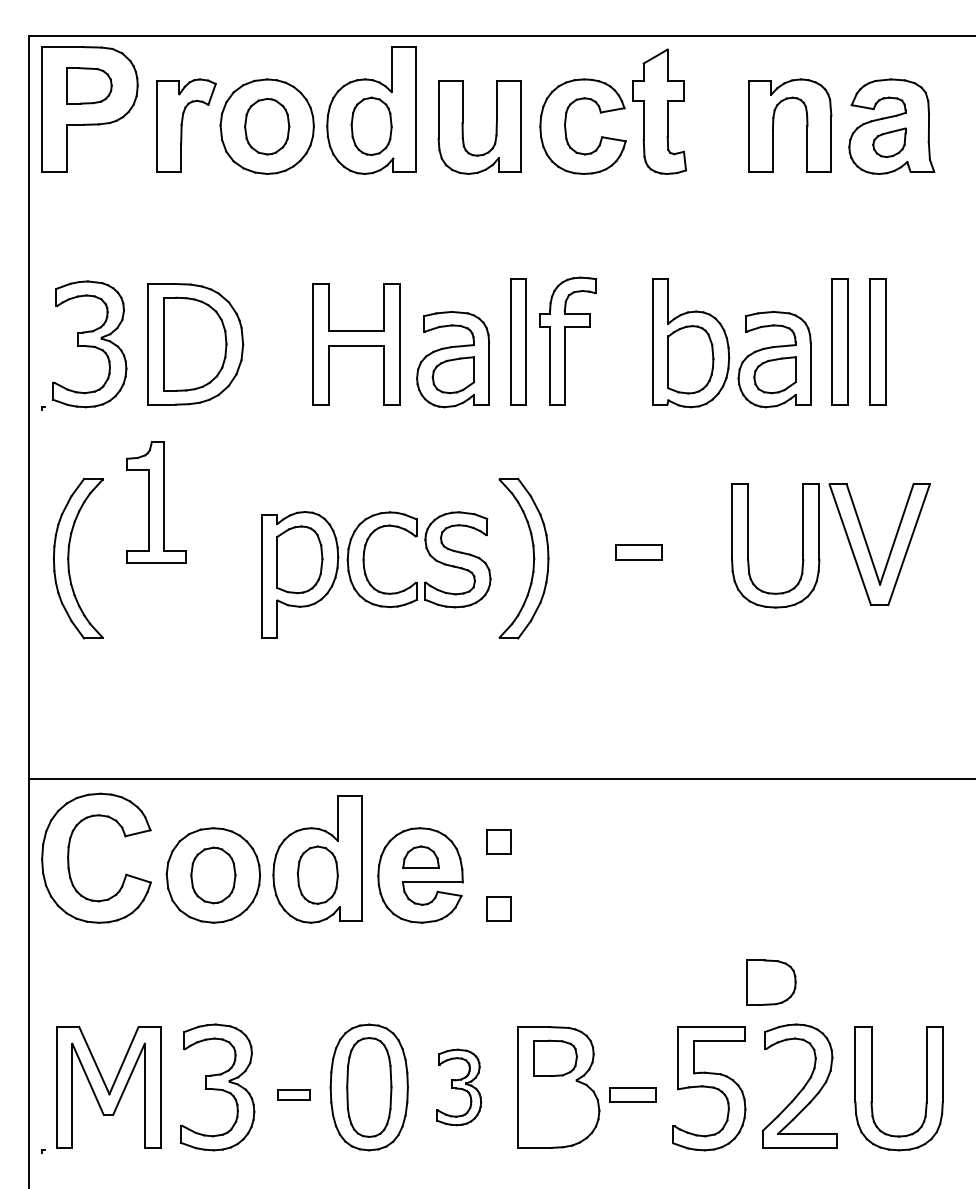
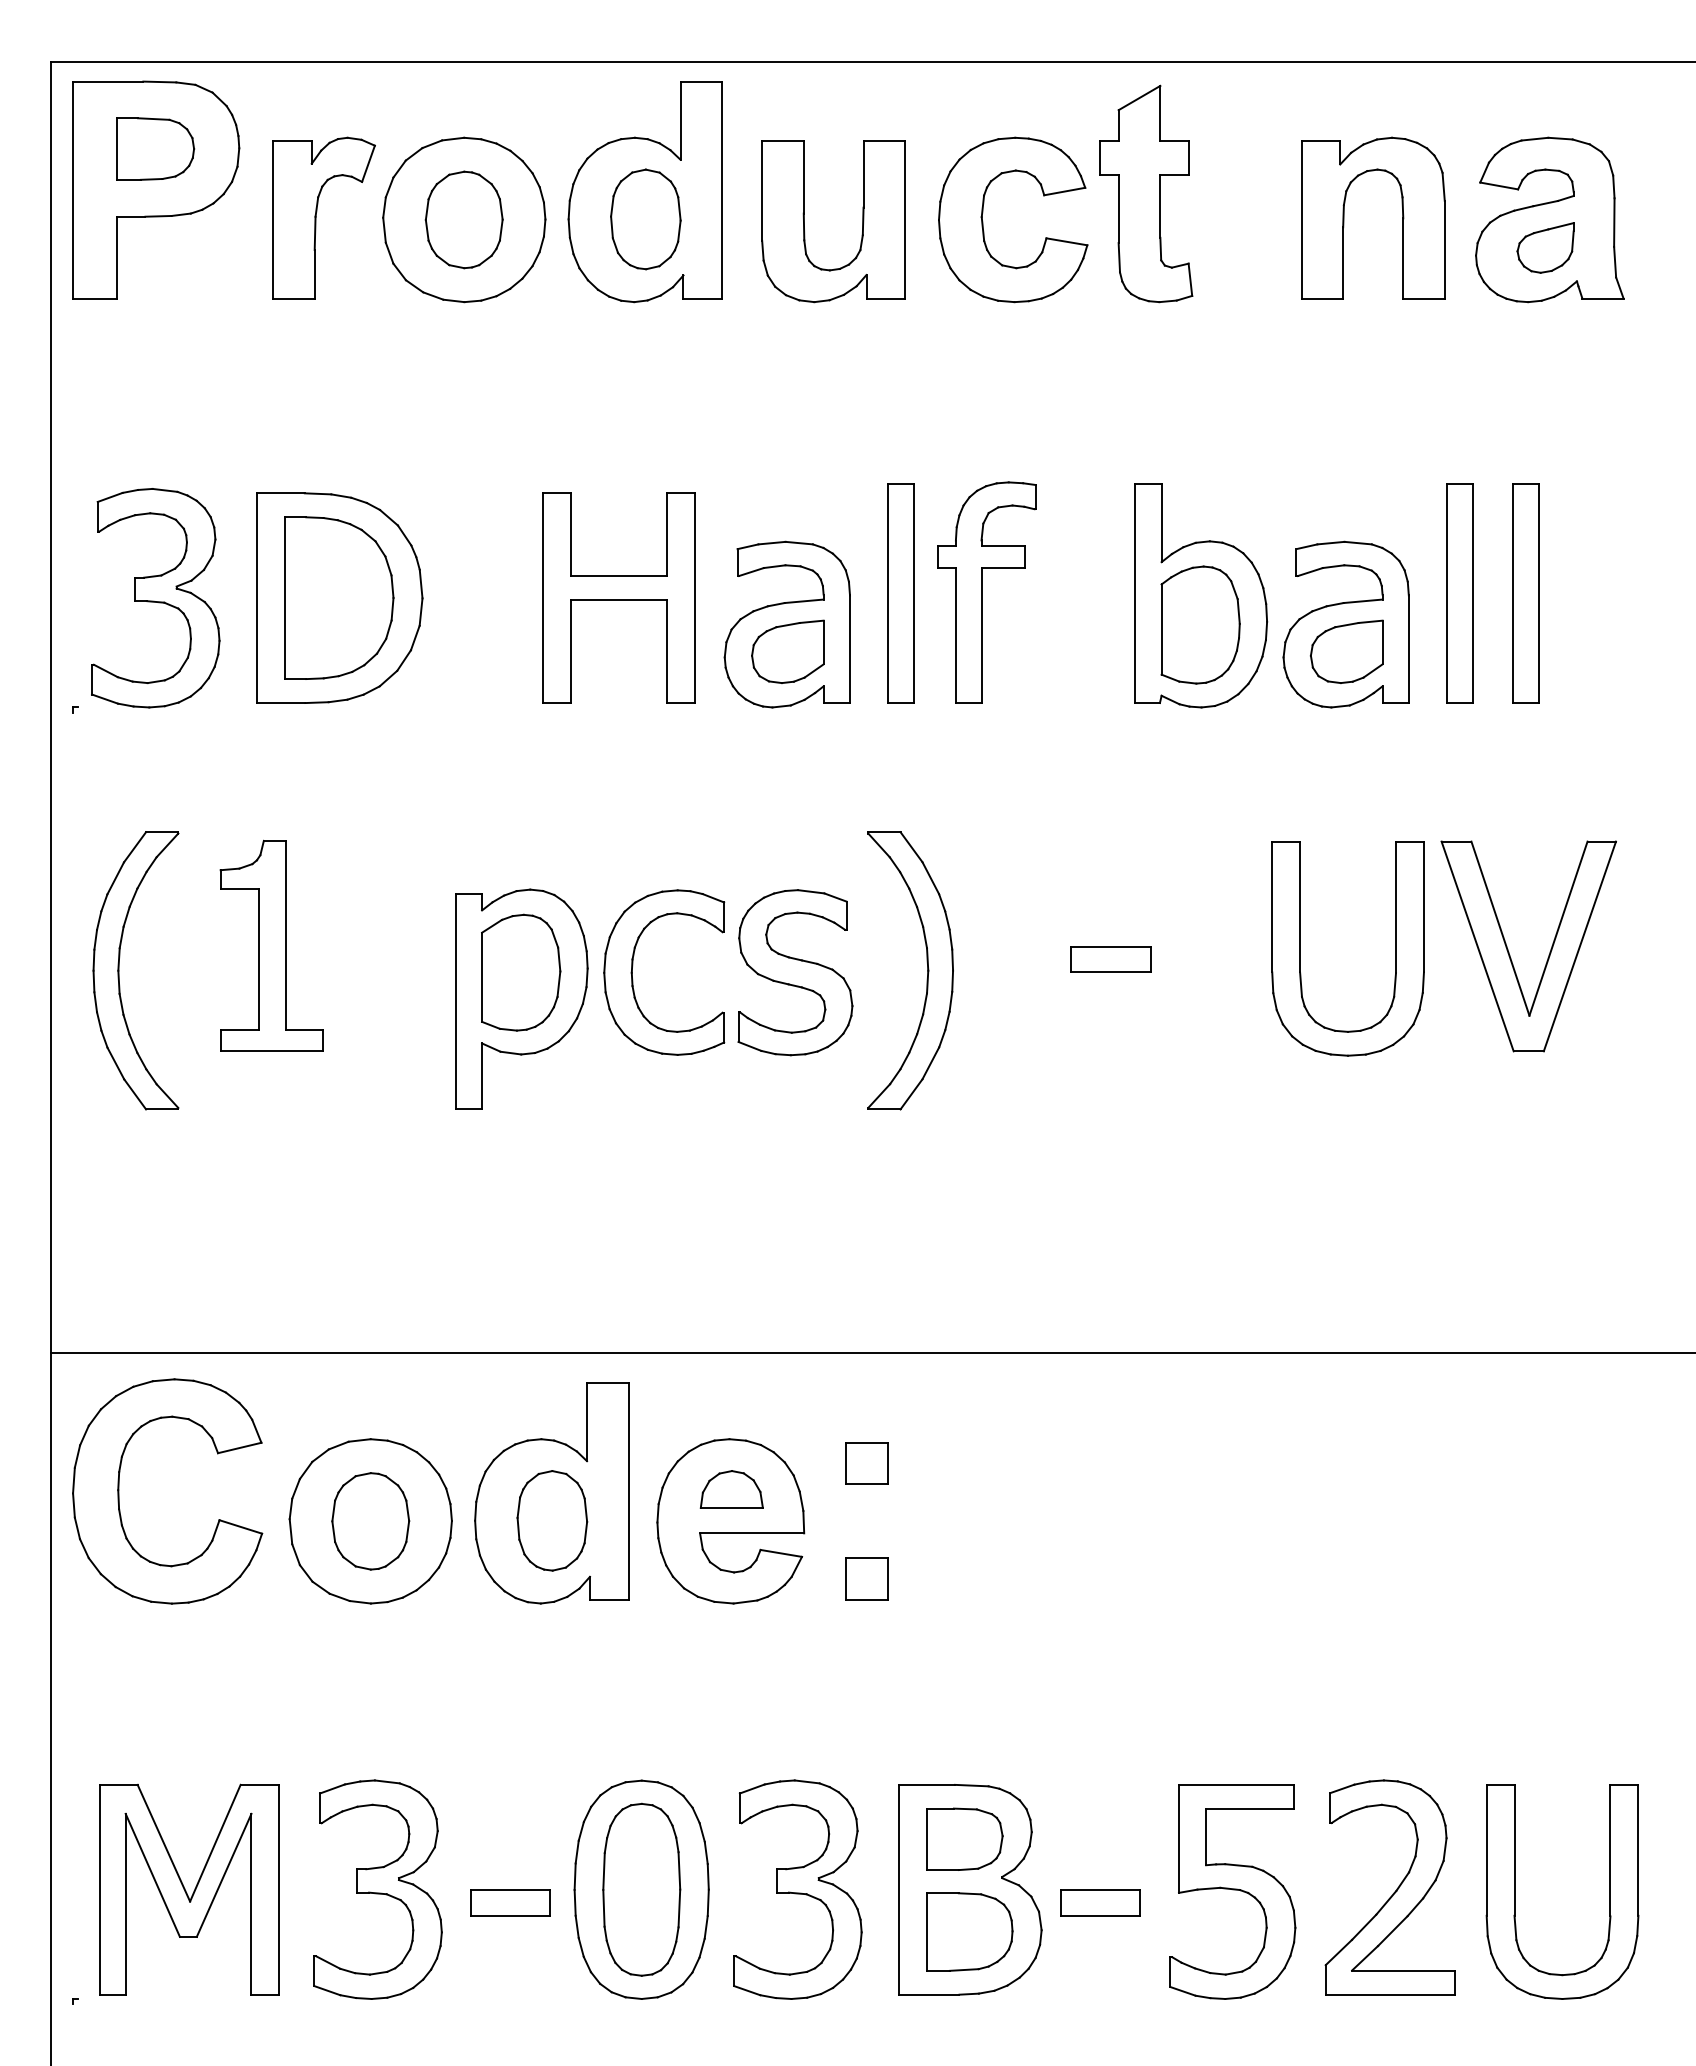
part: (156, 502) -> (271, 946), moved
part: (771, 982) -> (970, 1931), moved
part: (458, 1087) -> (796, 1889), size x1.67
part: (293, 1094) -> (509, 1902), size x1.43

